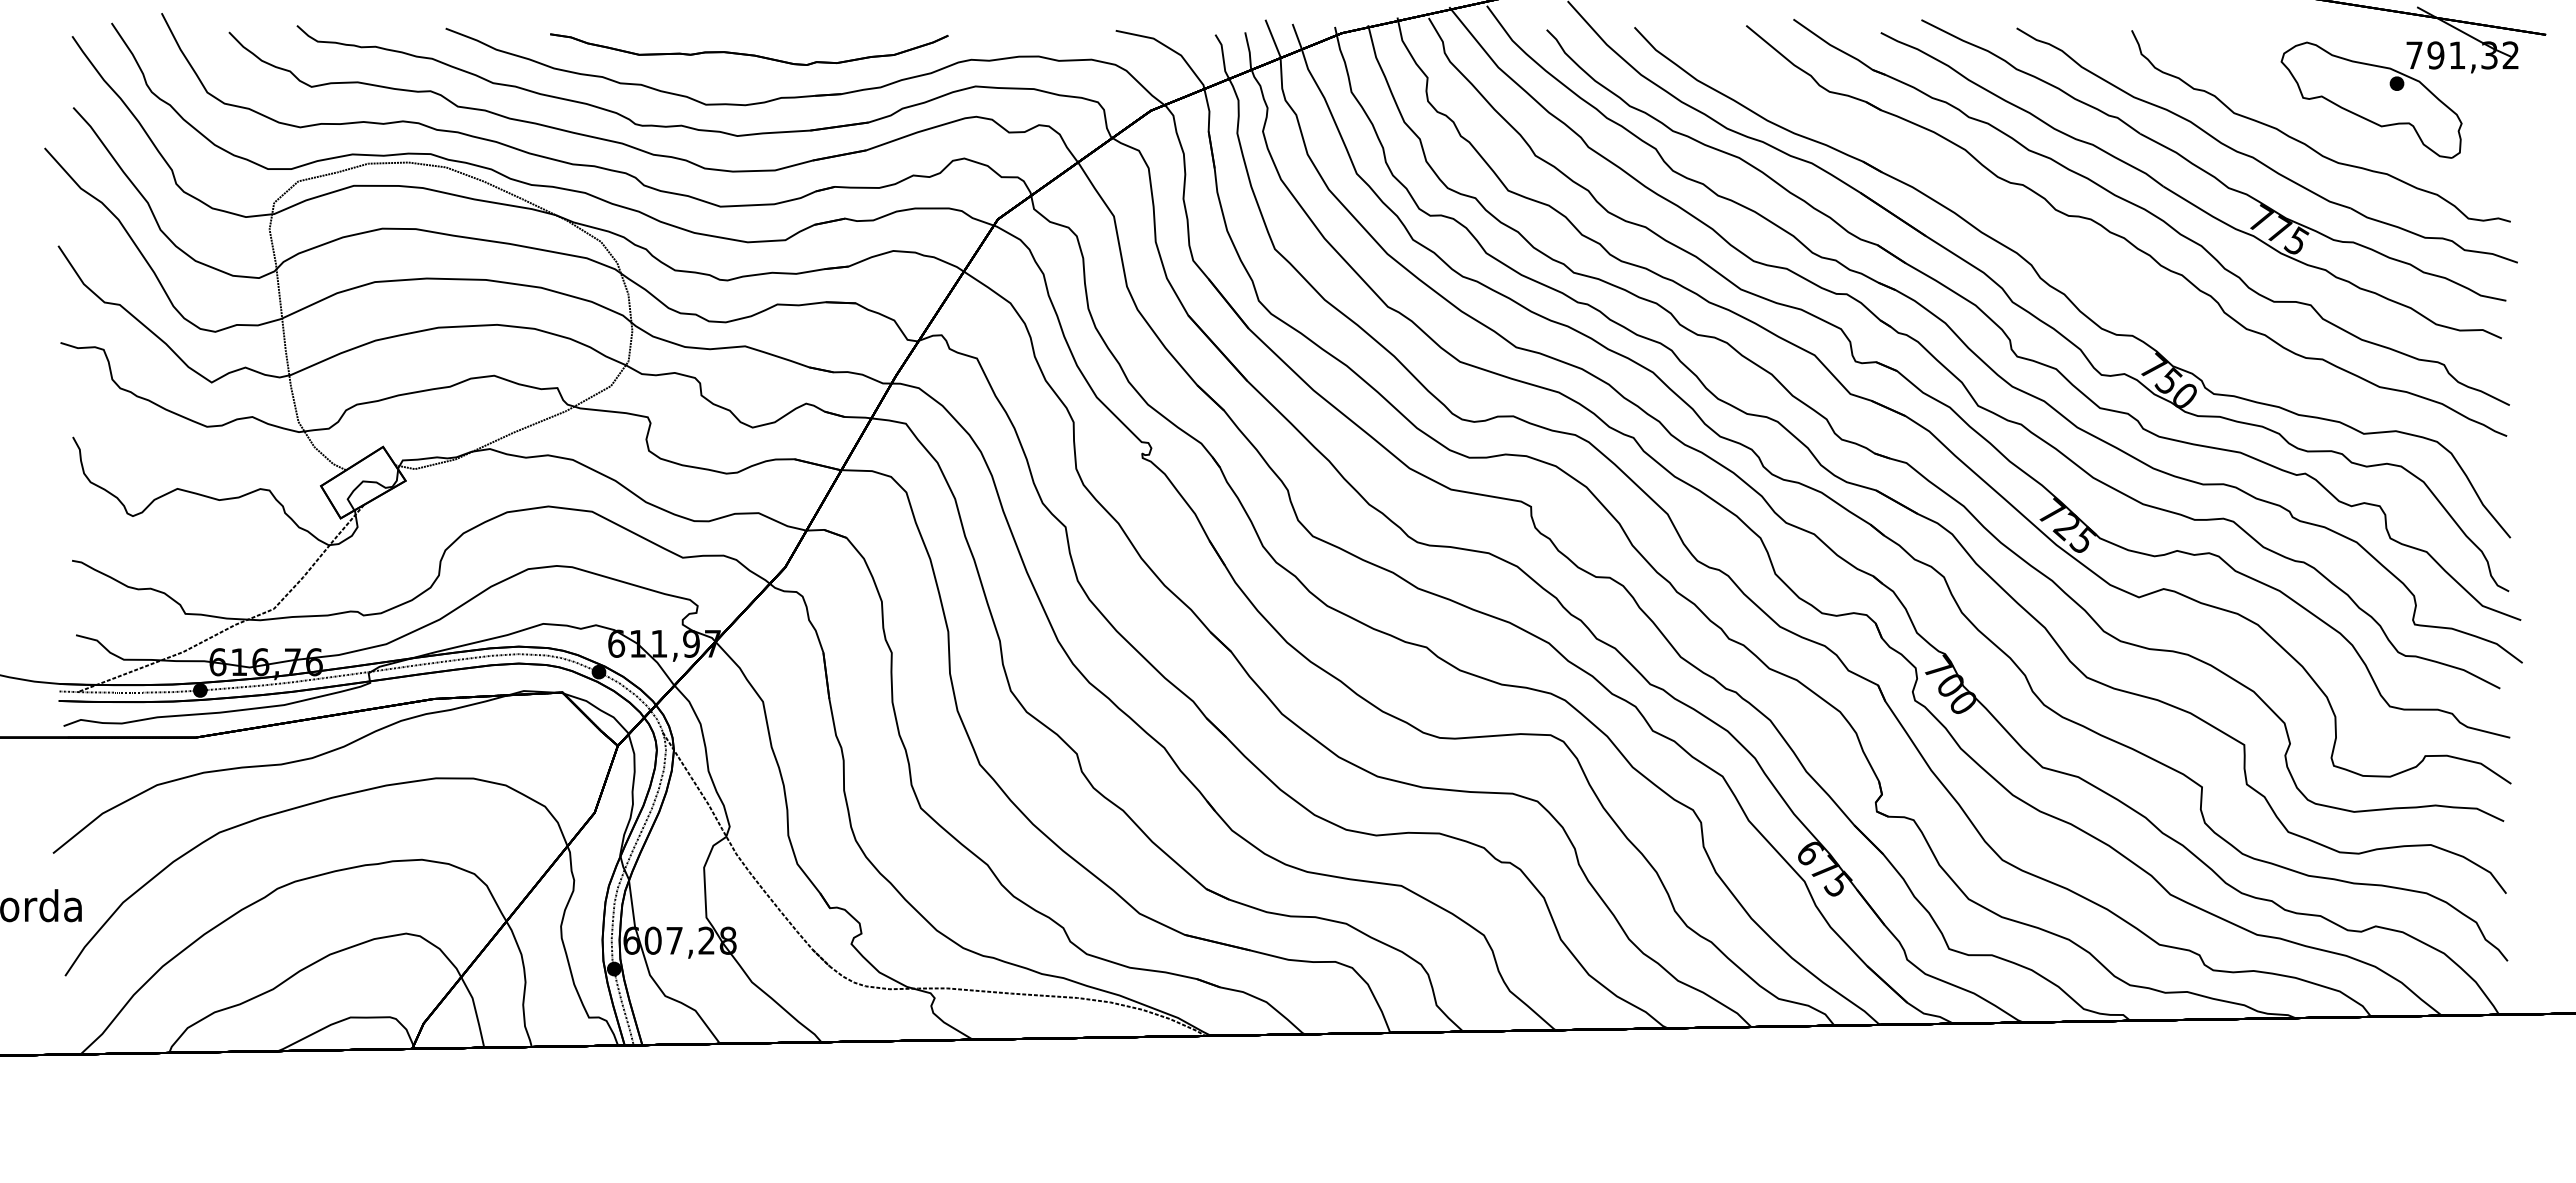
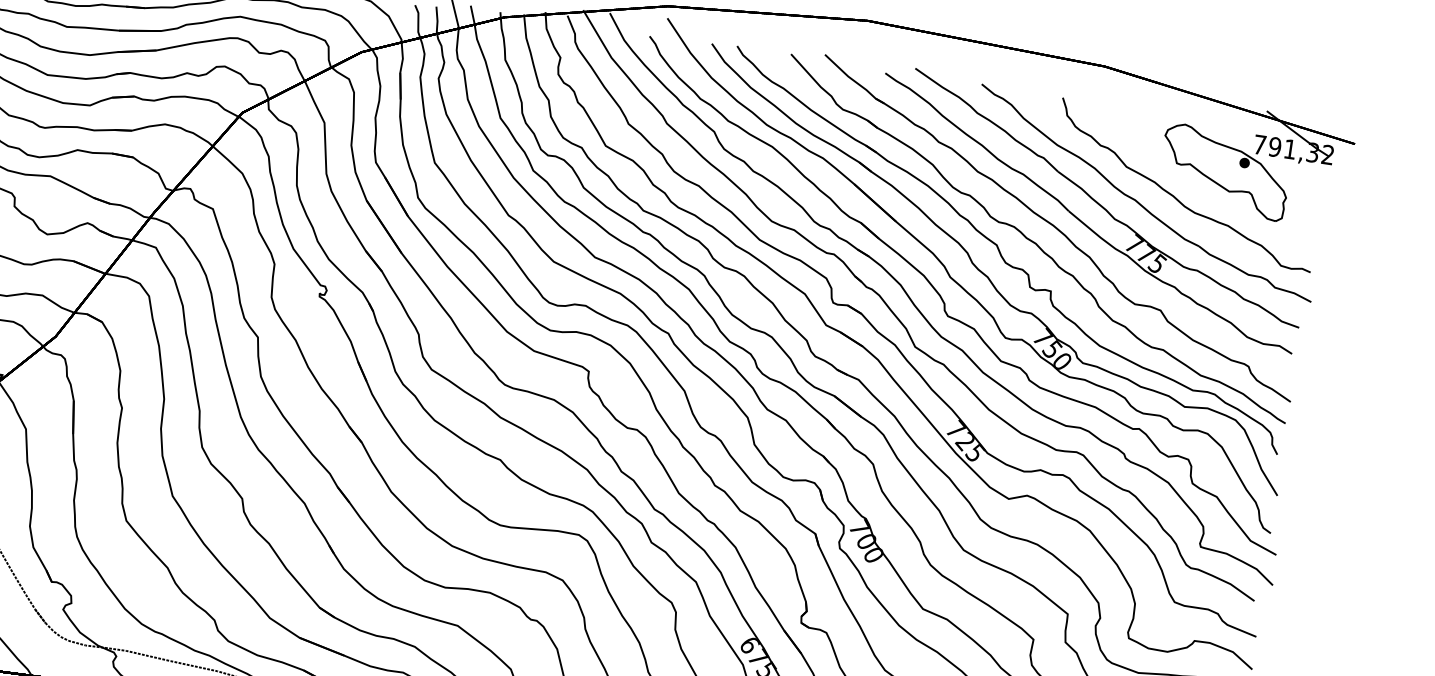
part: (2077, 257) -> (1000, 252), added

